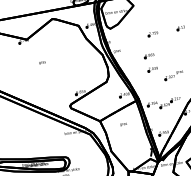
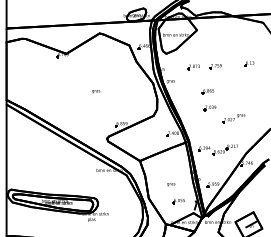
part: (134, 37) -> (193, 67), added
text: (42, 62) -> (96, 91), moved
text: (123, 124) -> (171, 184), moved
part: (136, 150) -> (178, 201), added

